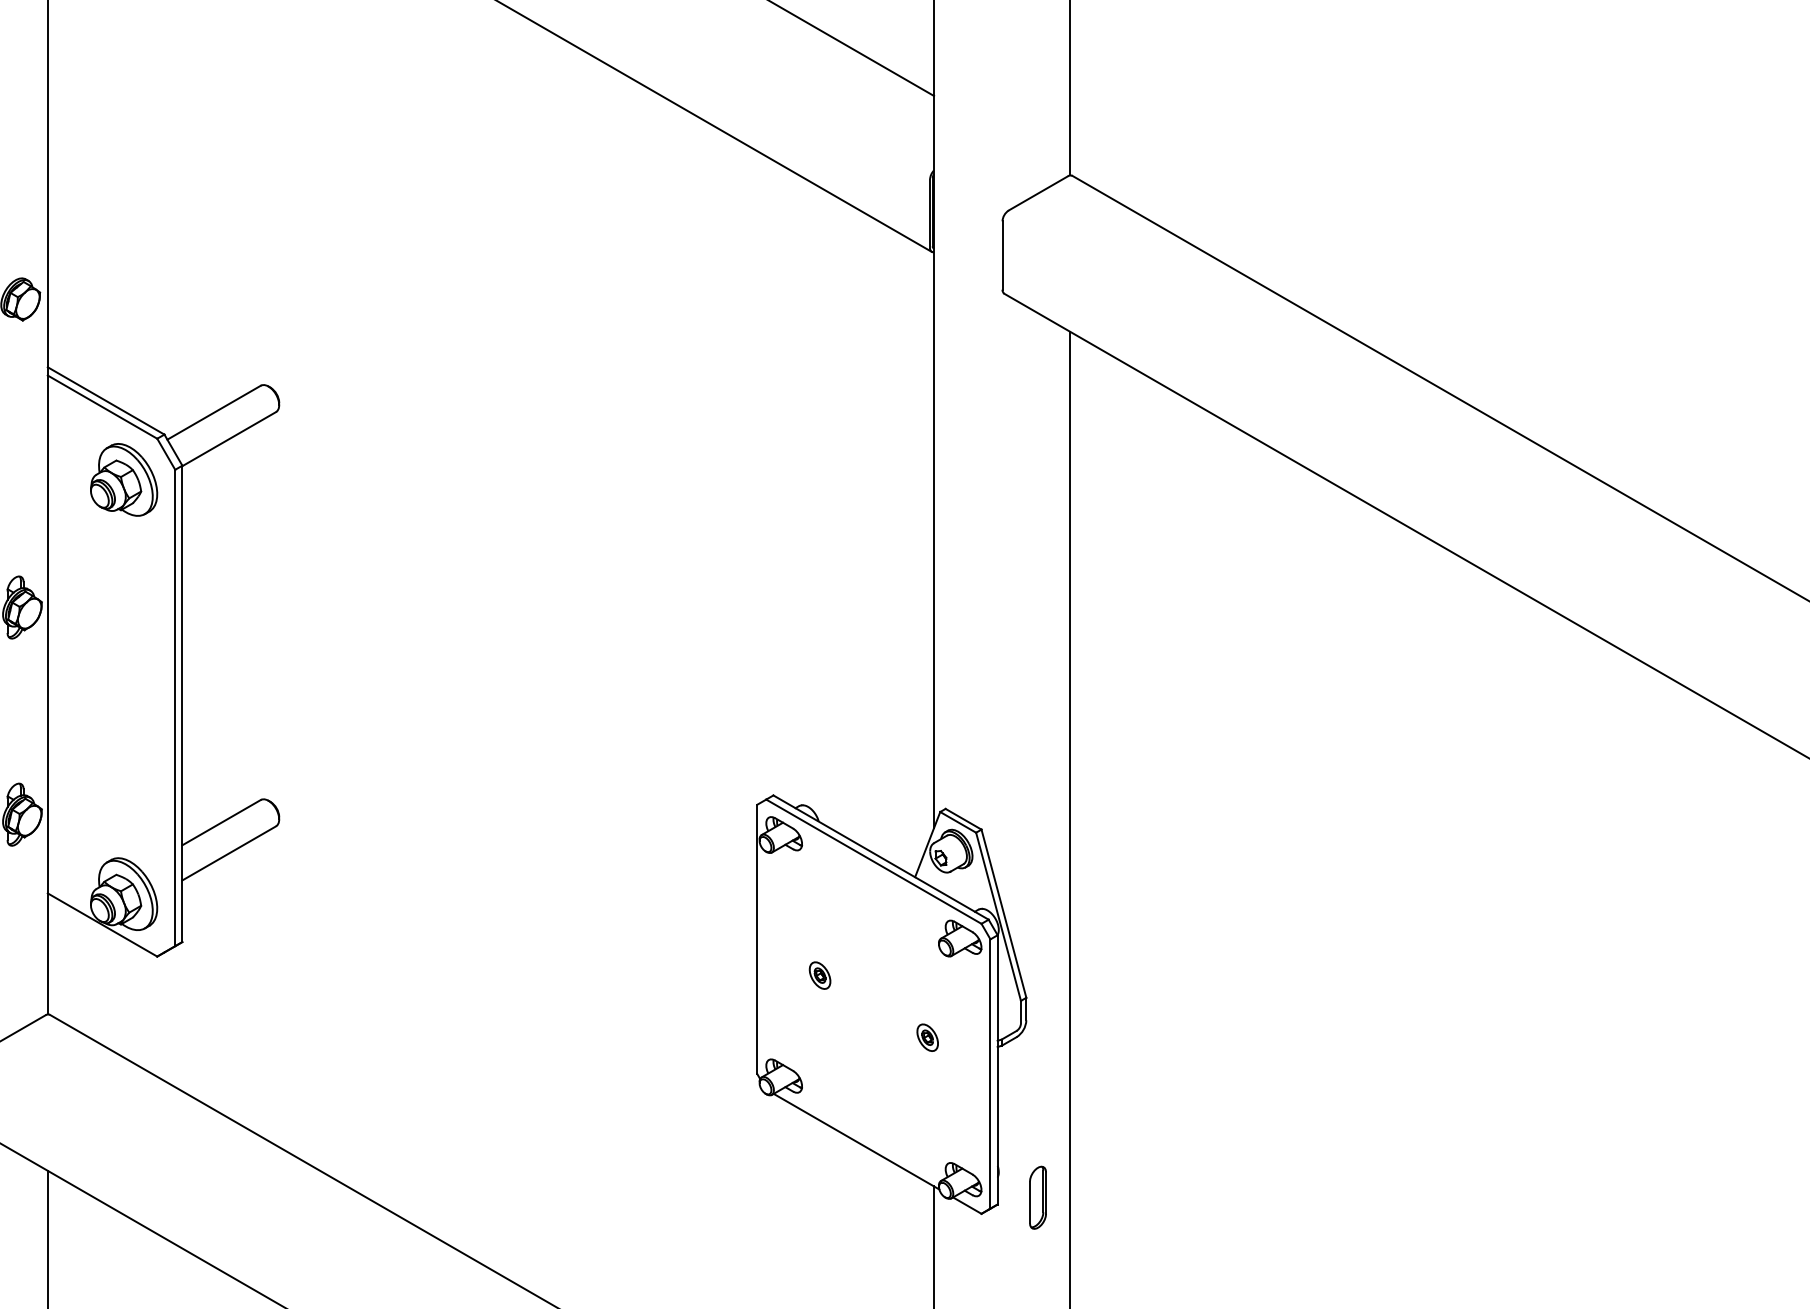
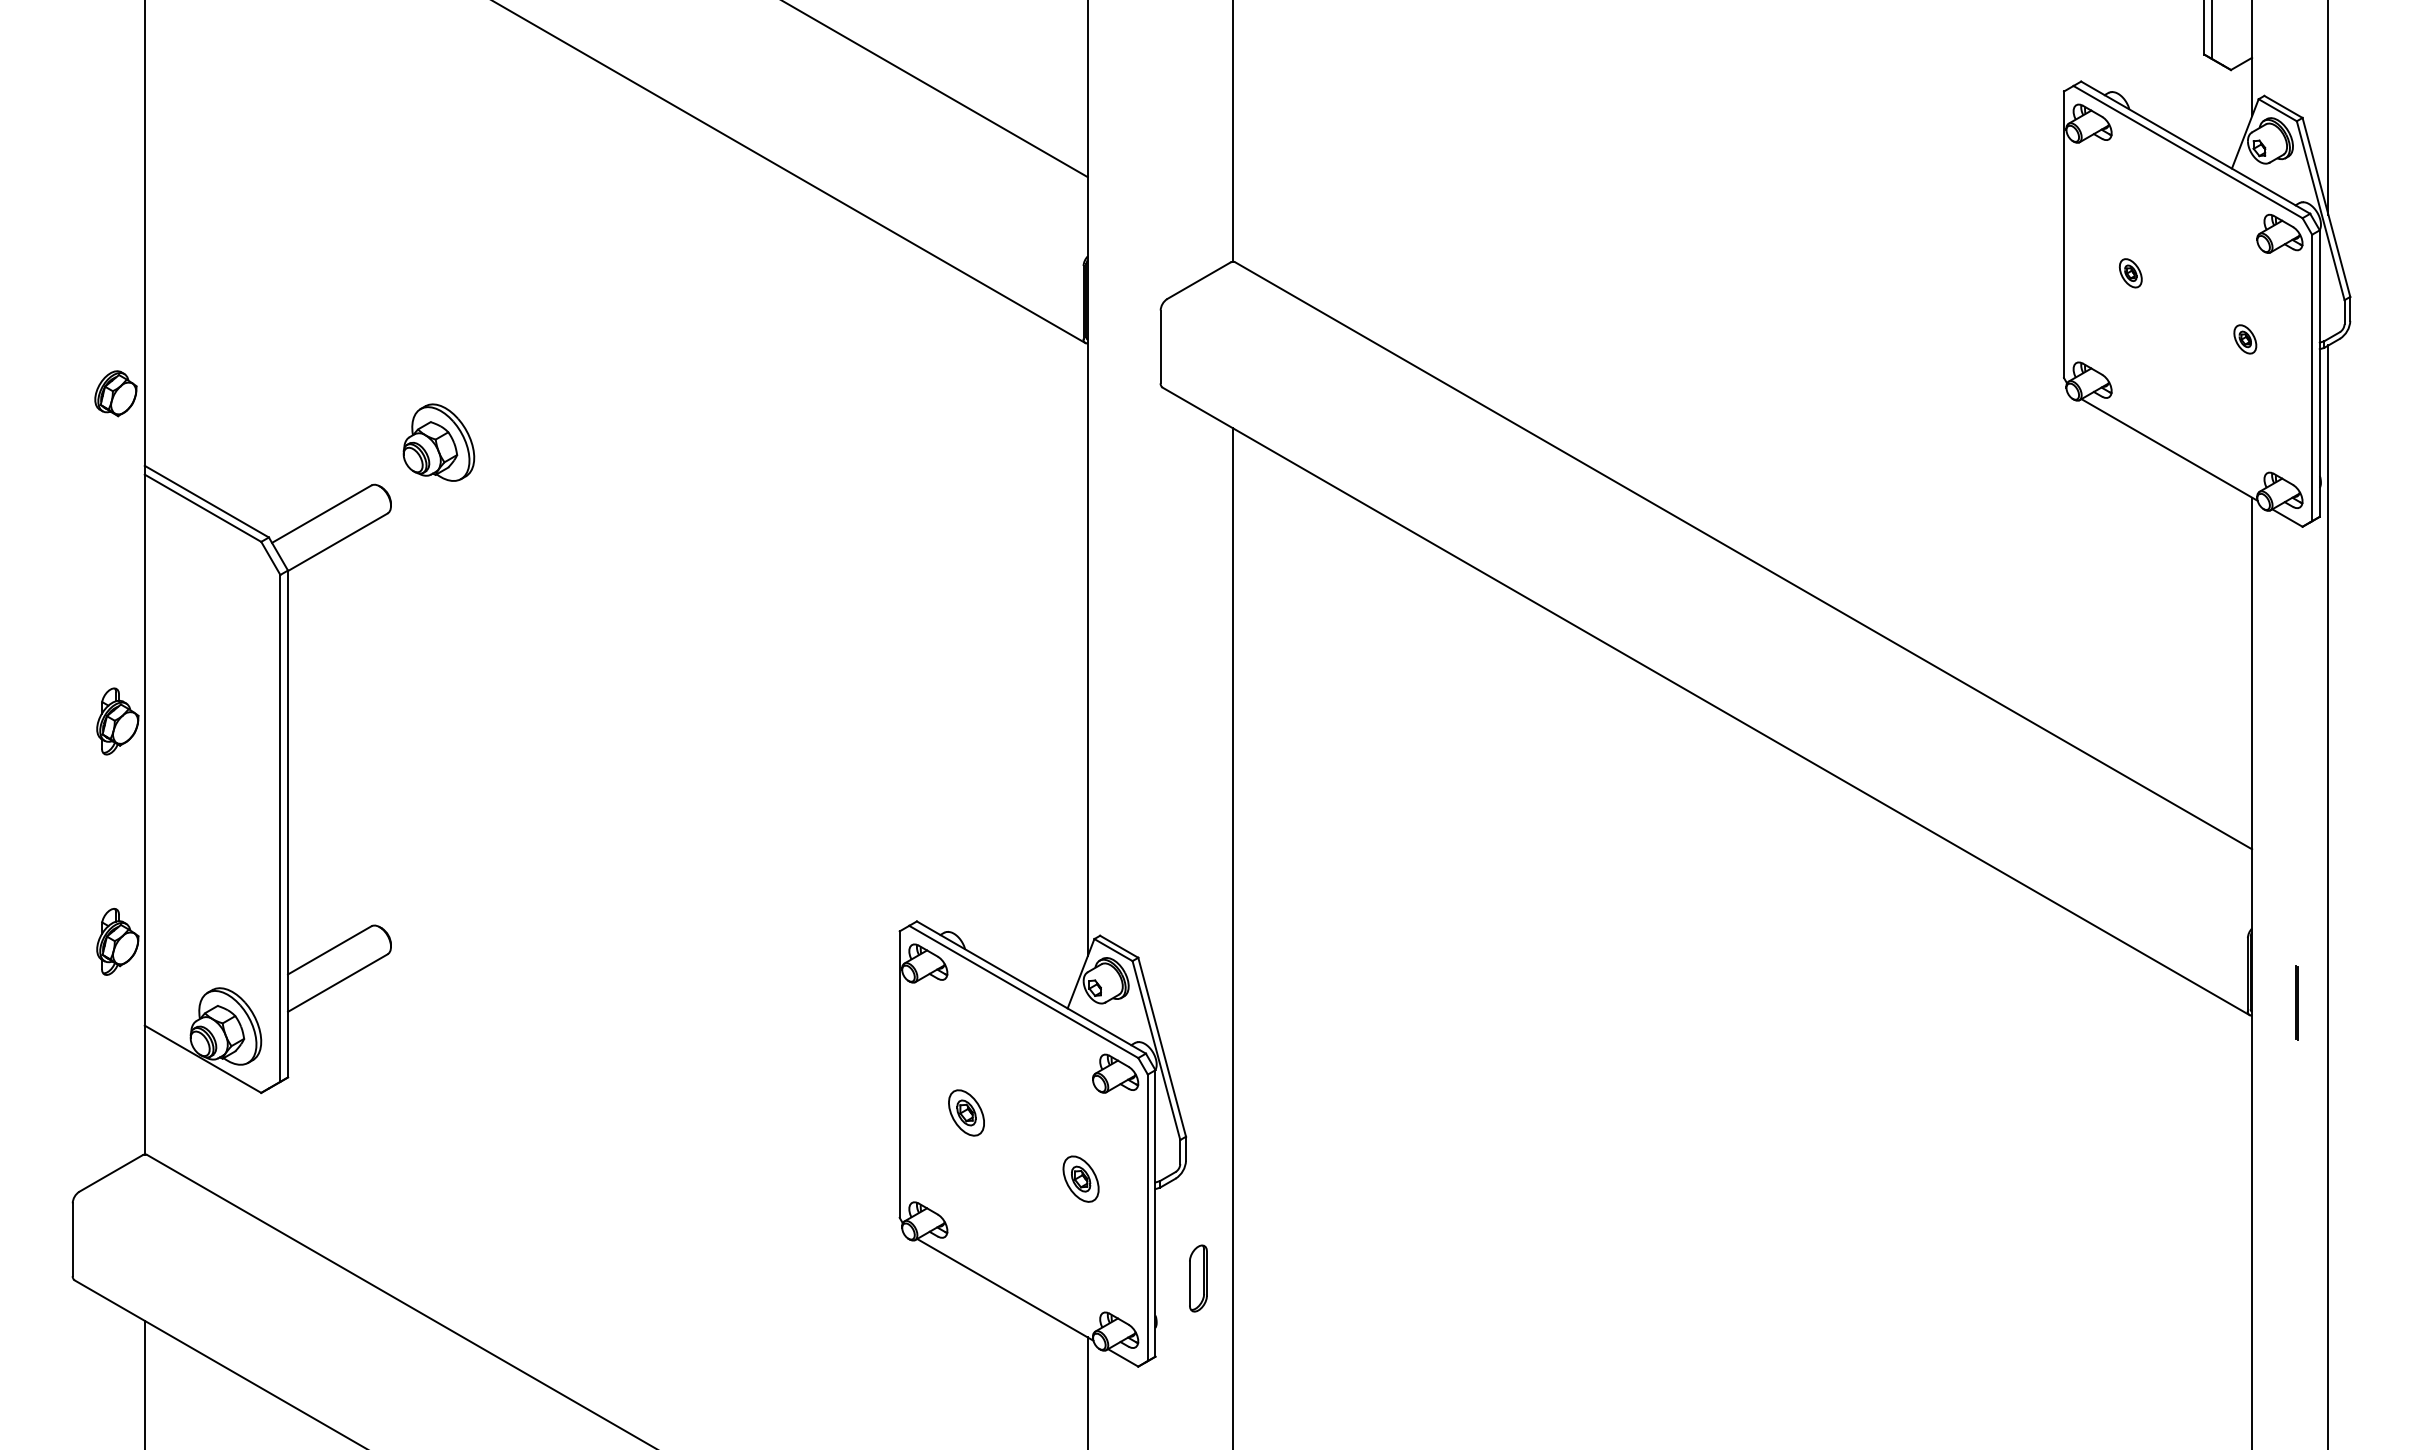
part: (123, 479) -> (438, 442), moved
part: (820, 975) -> (966, 1113), size x1.6
part: (927, 1037) -> (1080, 1179), size x1.6
part: (1038, 1197) -> (1198, 1278), moved

